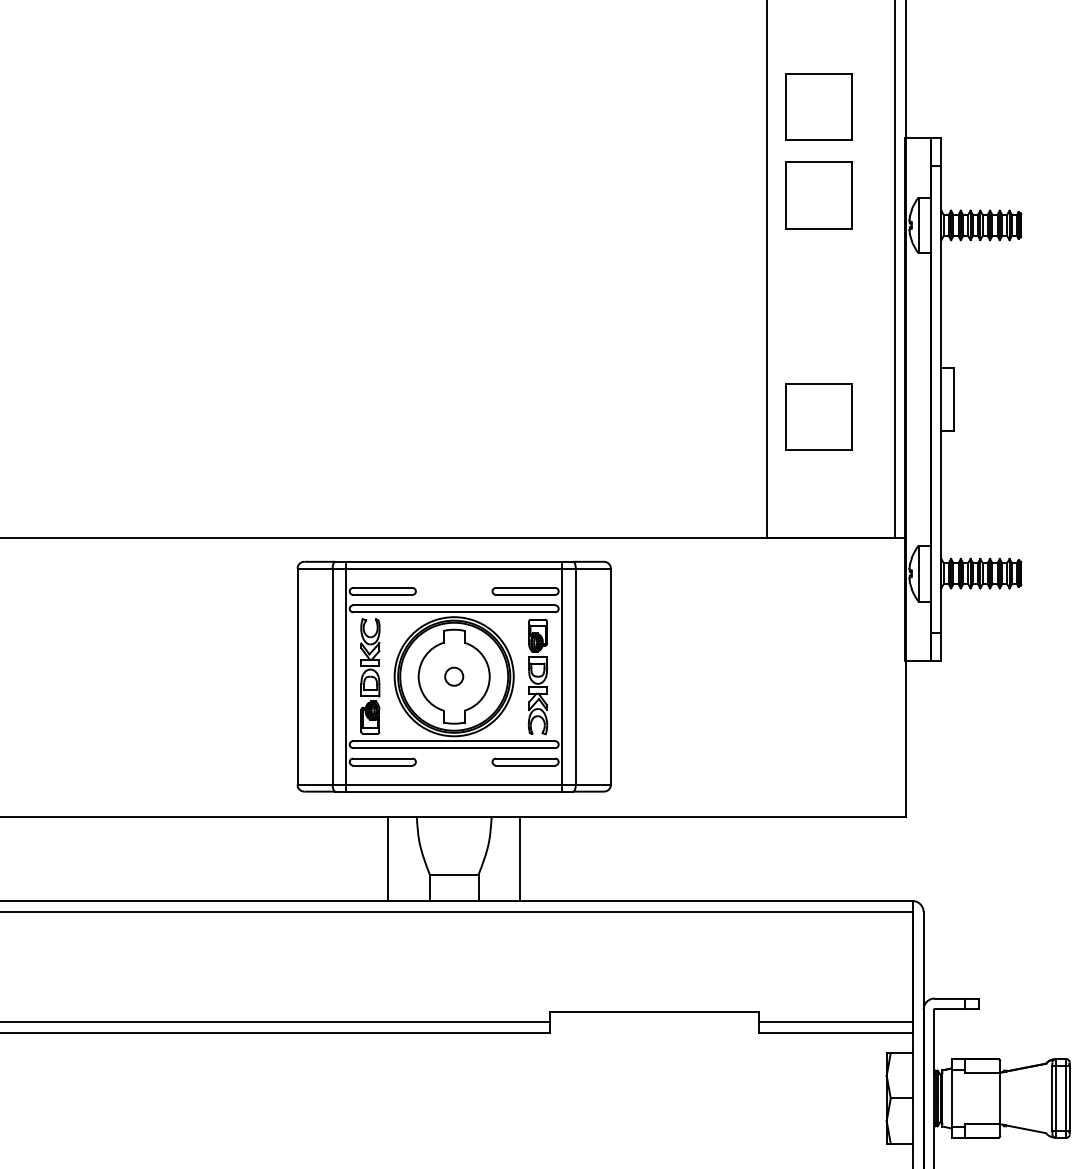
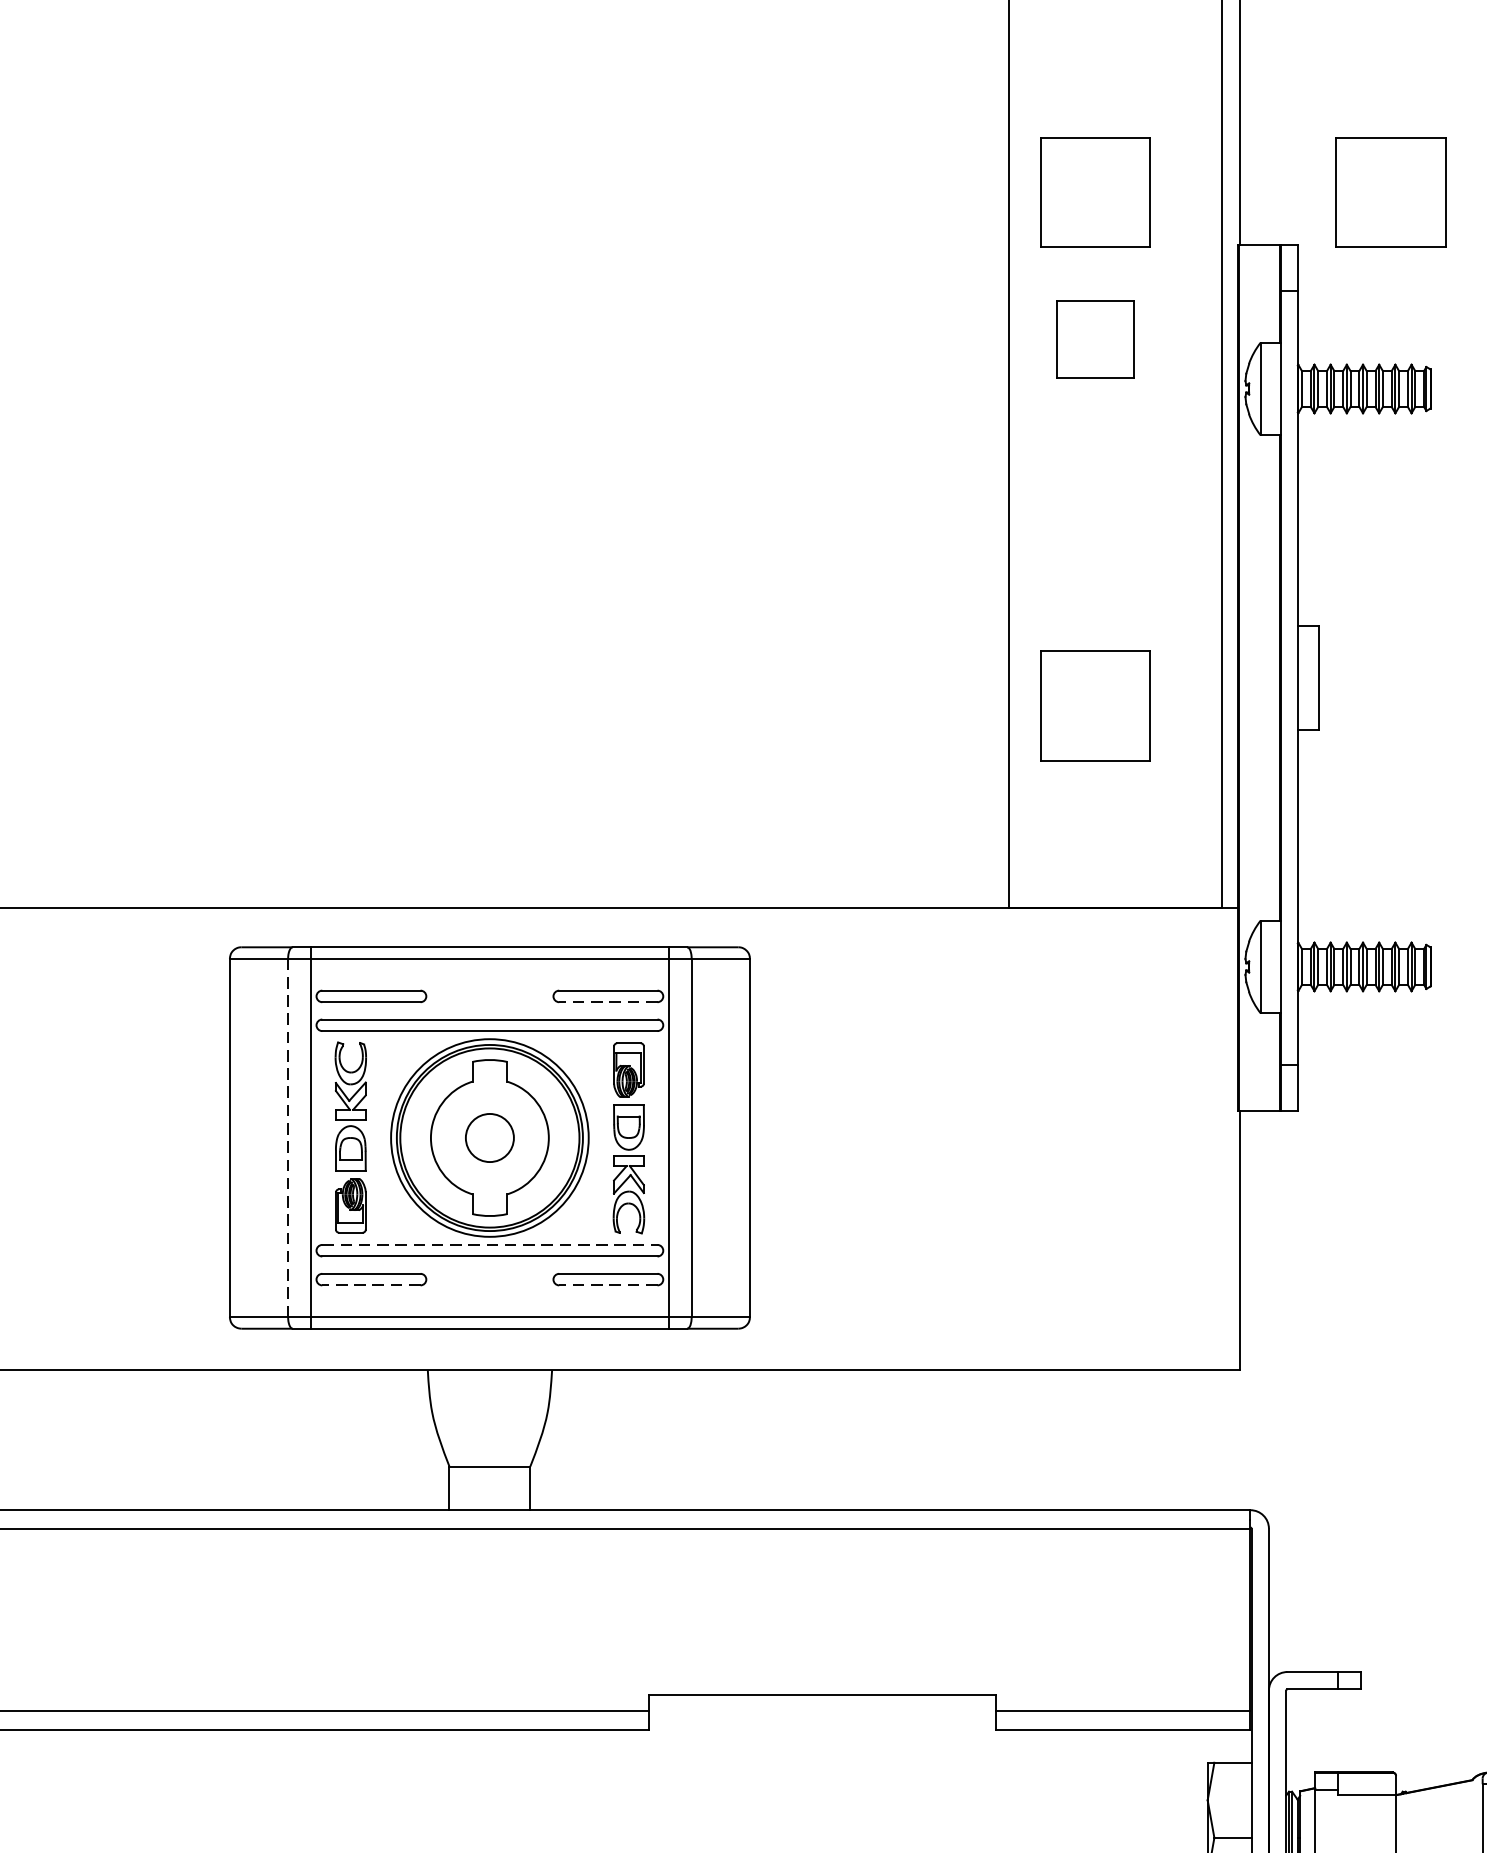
part: (996, 106) -> (1389, 191), added
part: (818, 195) -> (1094, 339), size x0.7
line: (525, 594) -> (608, 1001), solid -> dashed
line: (332, 676) -> (287, 1137), solid -> dashed
circle: (454, 676) -> (490, 1137), size x1.6
line: (454, 741) -> (490, 1245), solid -> dashed
line: (382, 765) -> (370, 1285), solid -> dashed
line: (525, 765) -> (608, 1285), solid -> dashed
line: (388, 858) -> (380, 1439), removed
line: (520, 858) -> (599, 1439), removed

